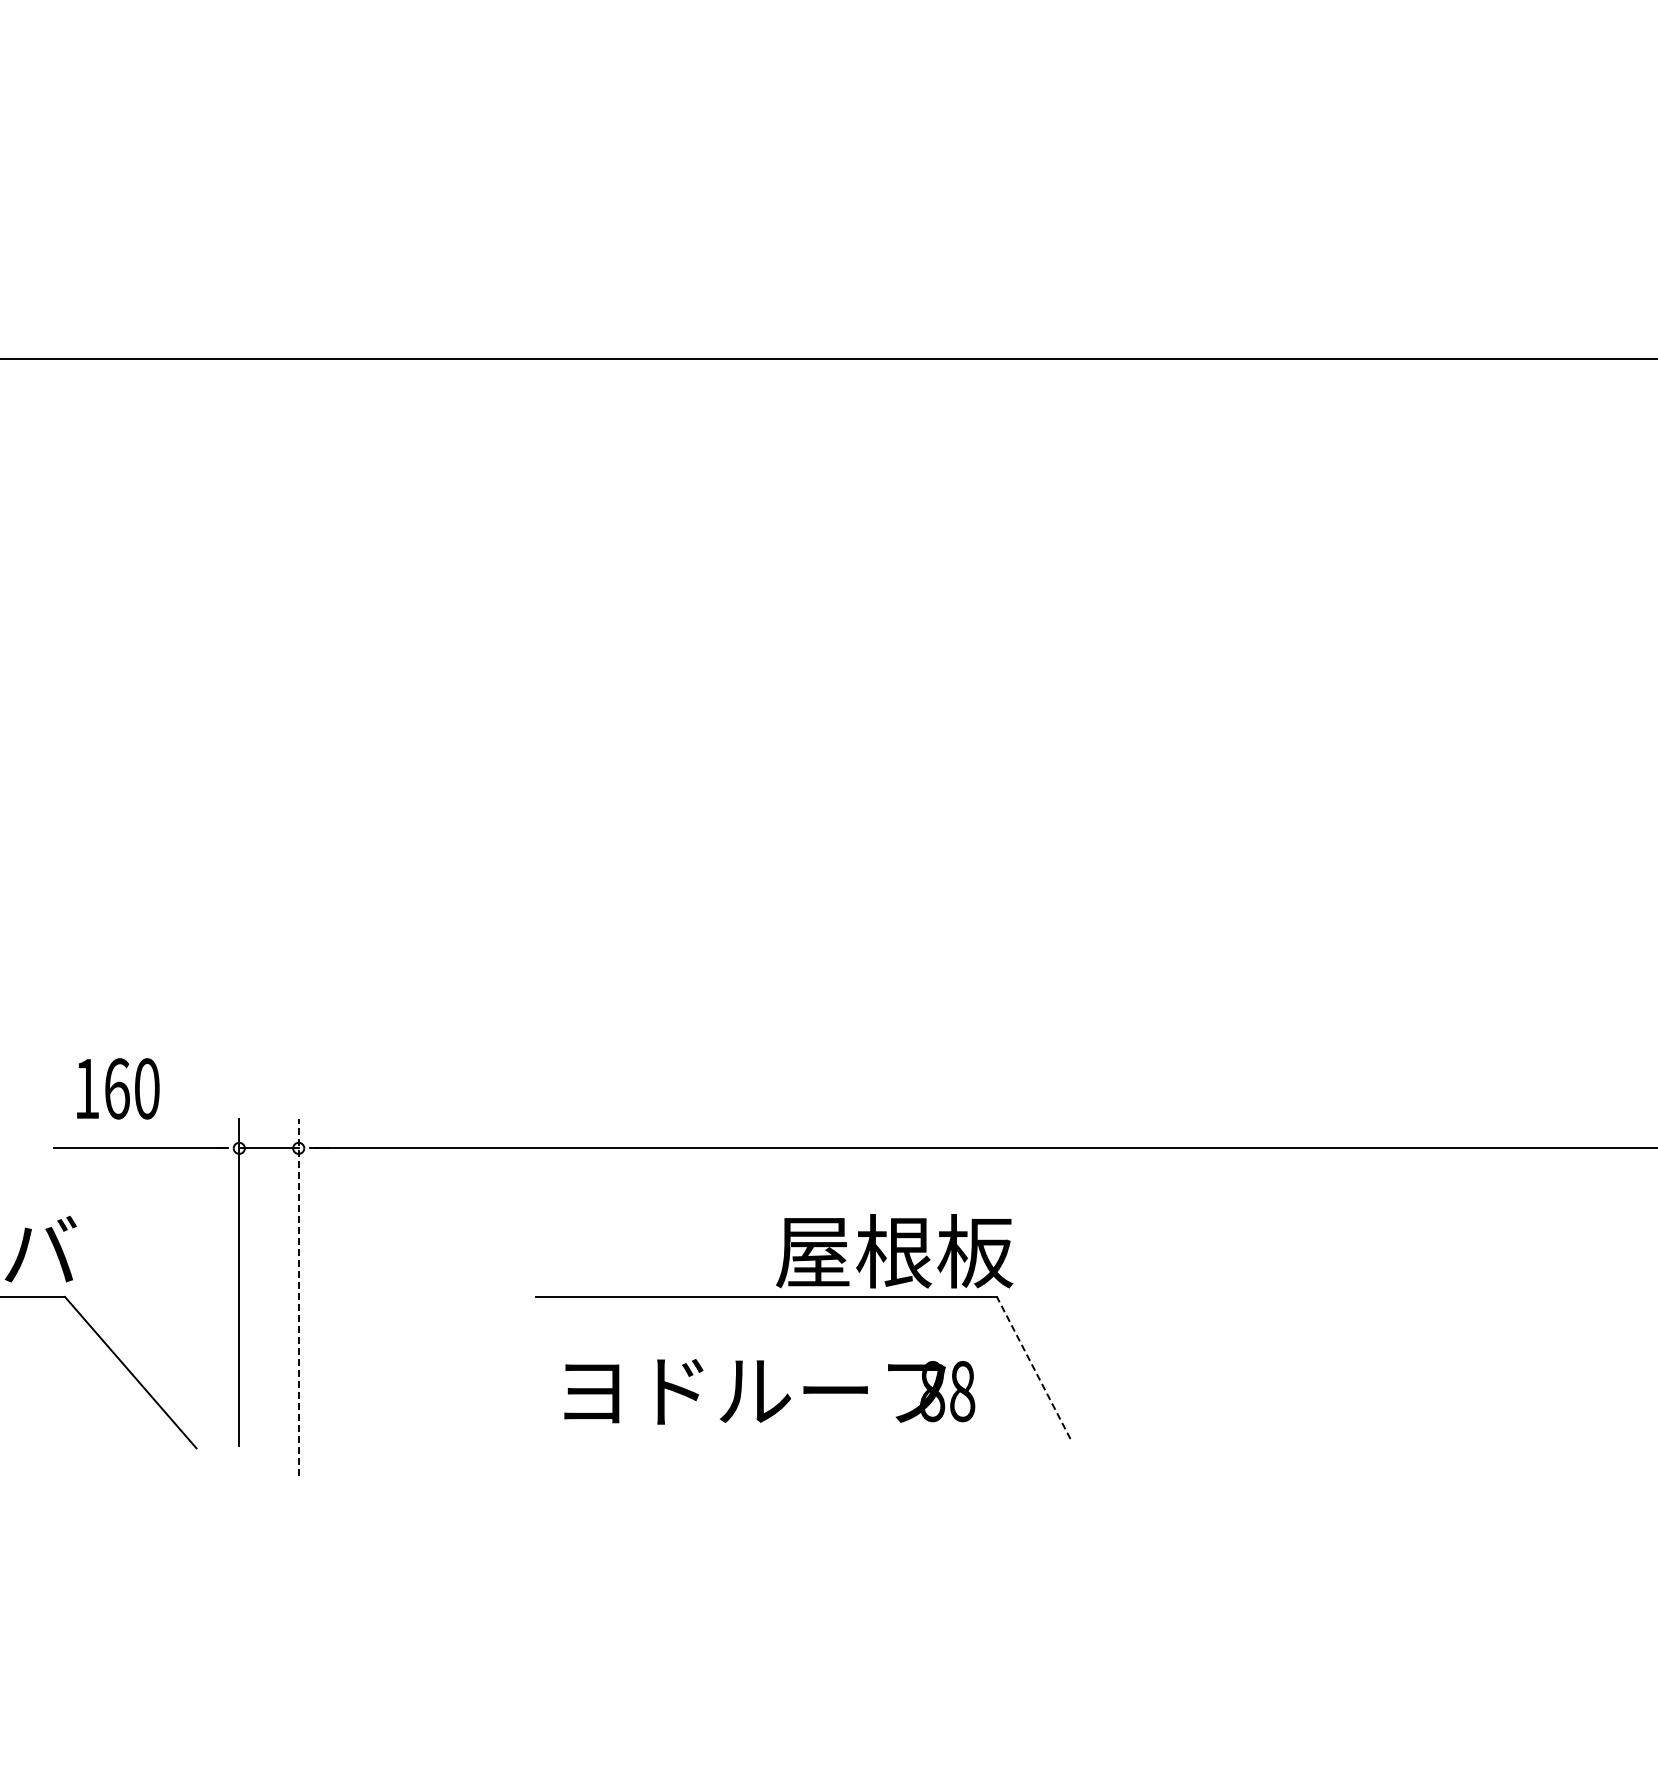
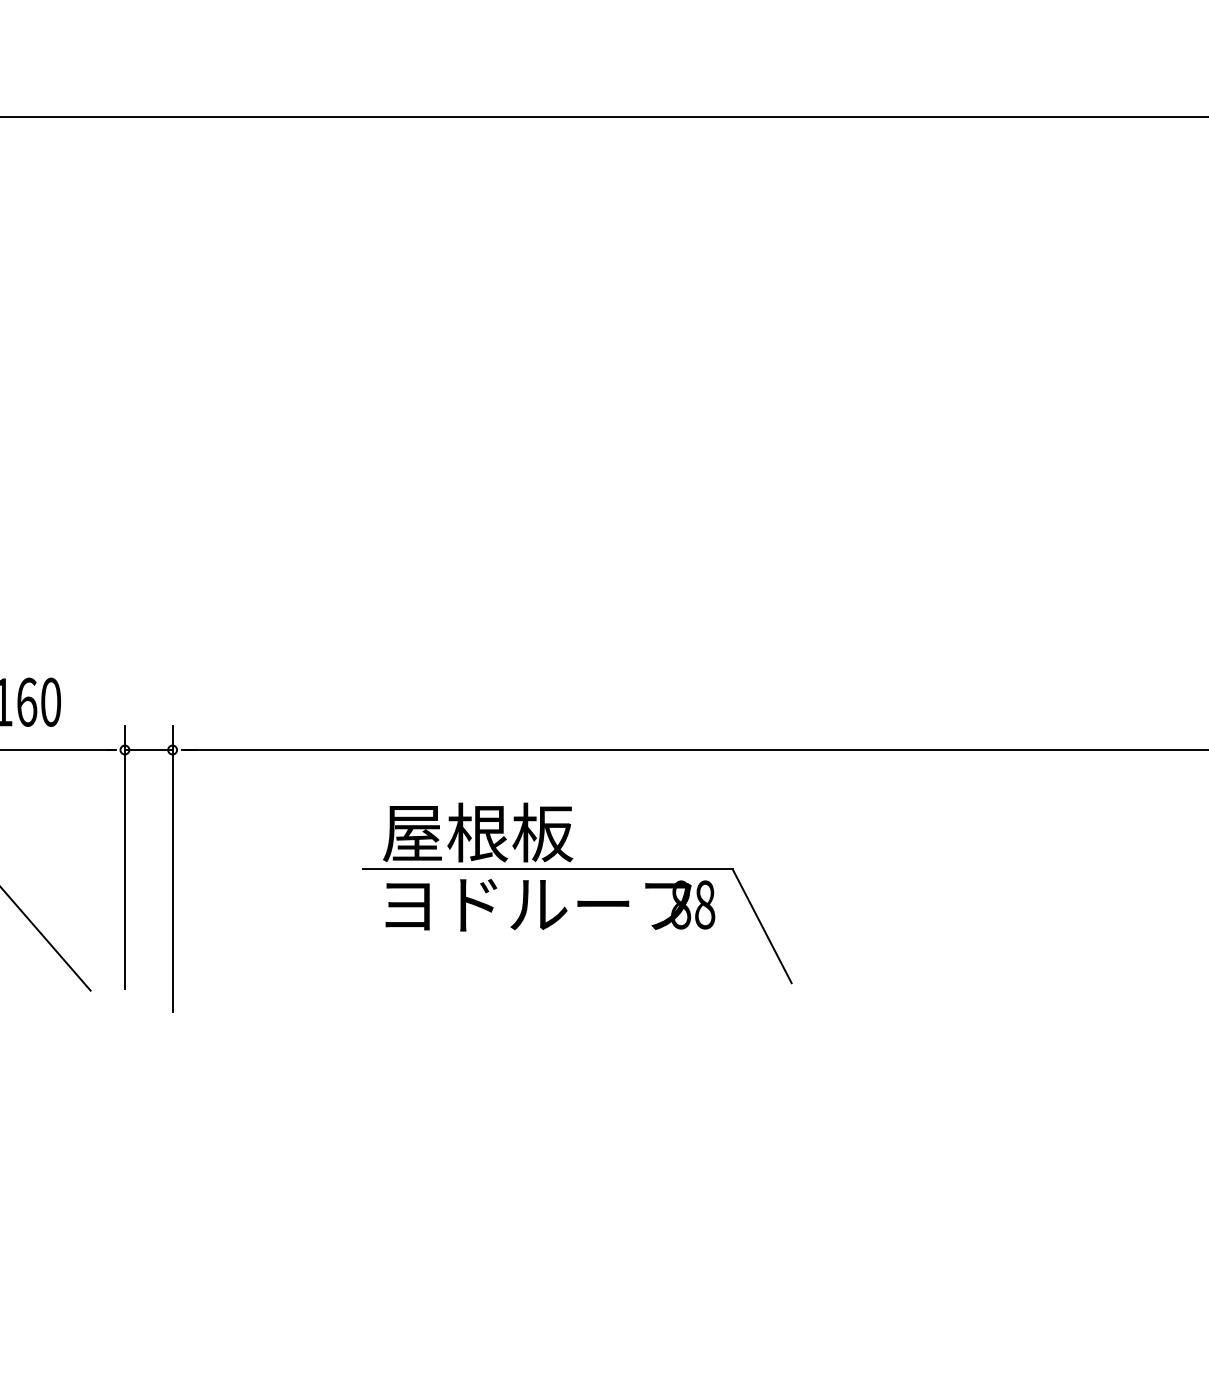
text: (894, 1251) -> (478, 832), moved
line: (298, 1296) -> (172, 868), dashed -> solid
line: (1033, 1367) -> (761, 925), dashed -> solid
text: (769, 1391) -> (550, 904), moved

